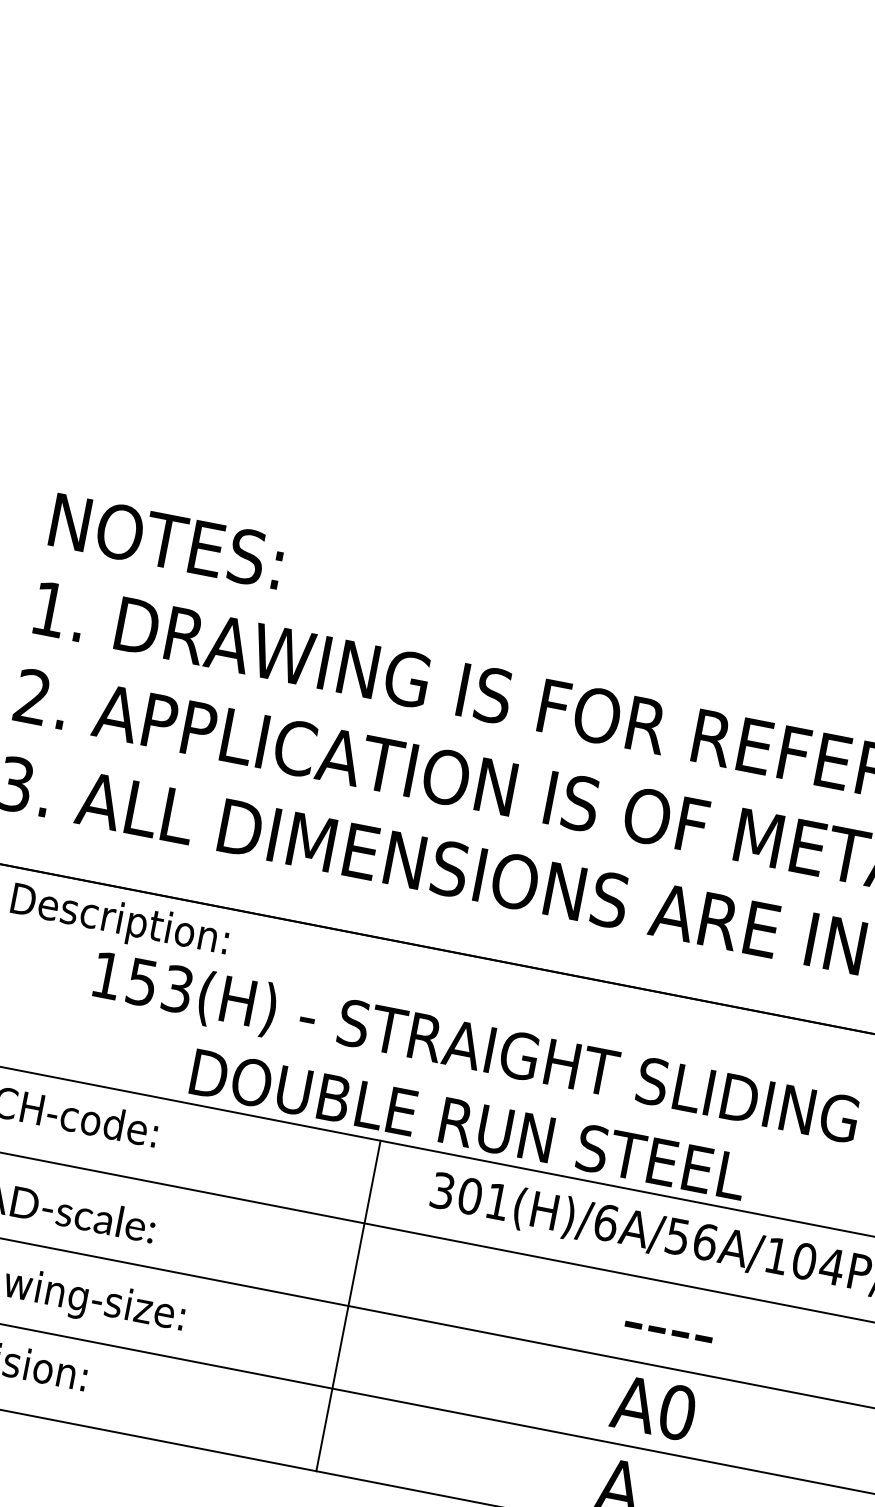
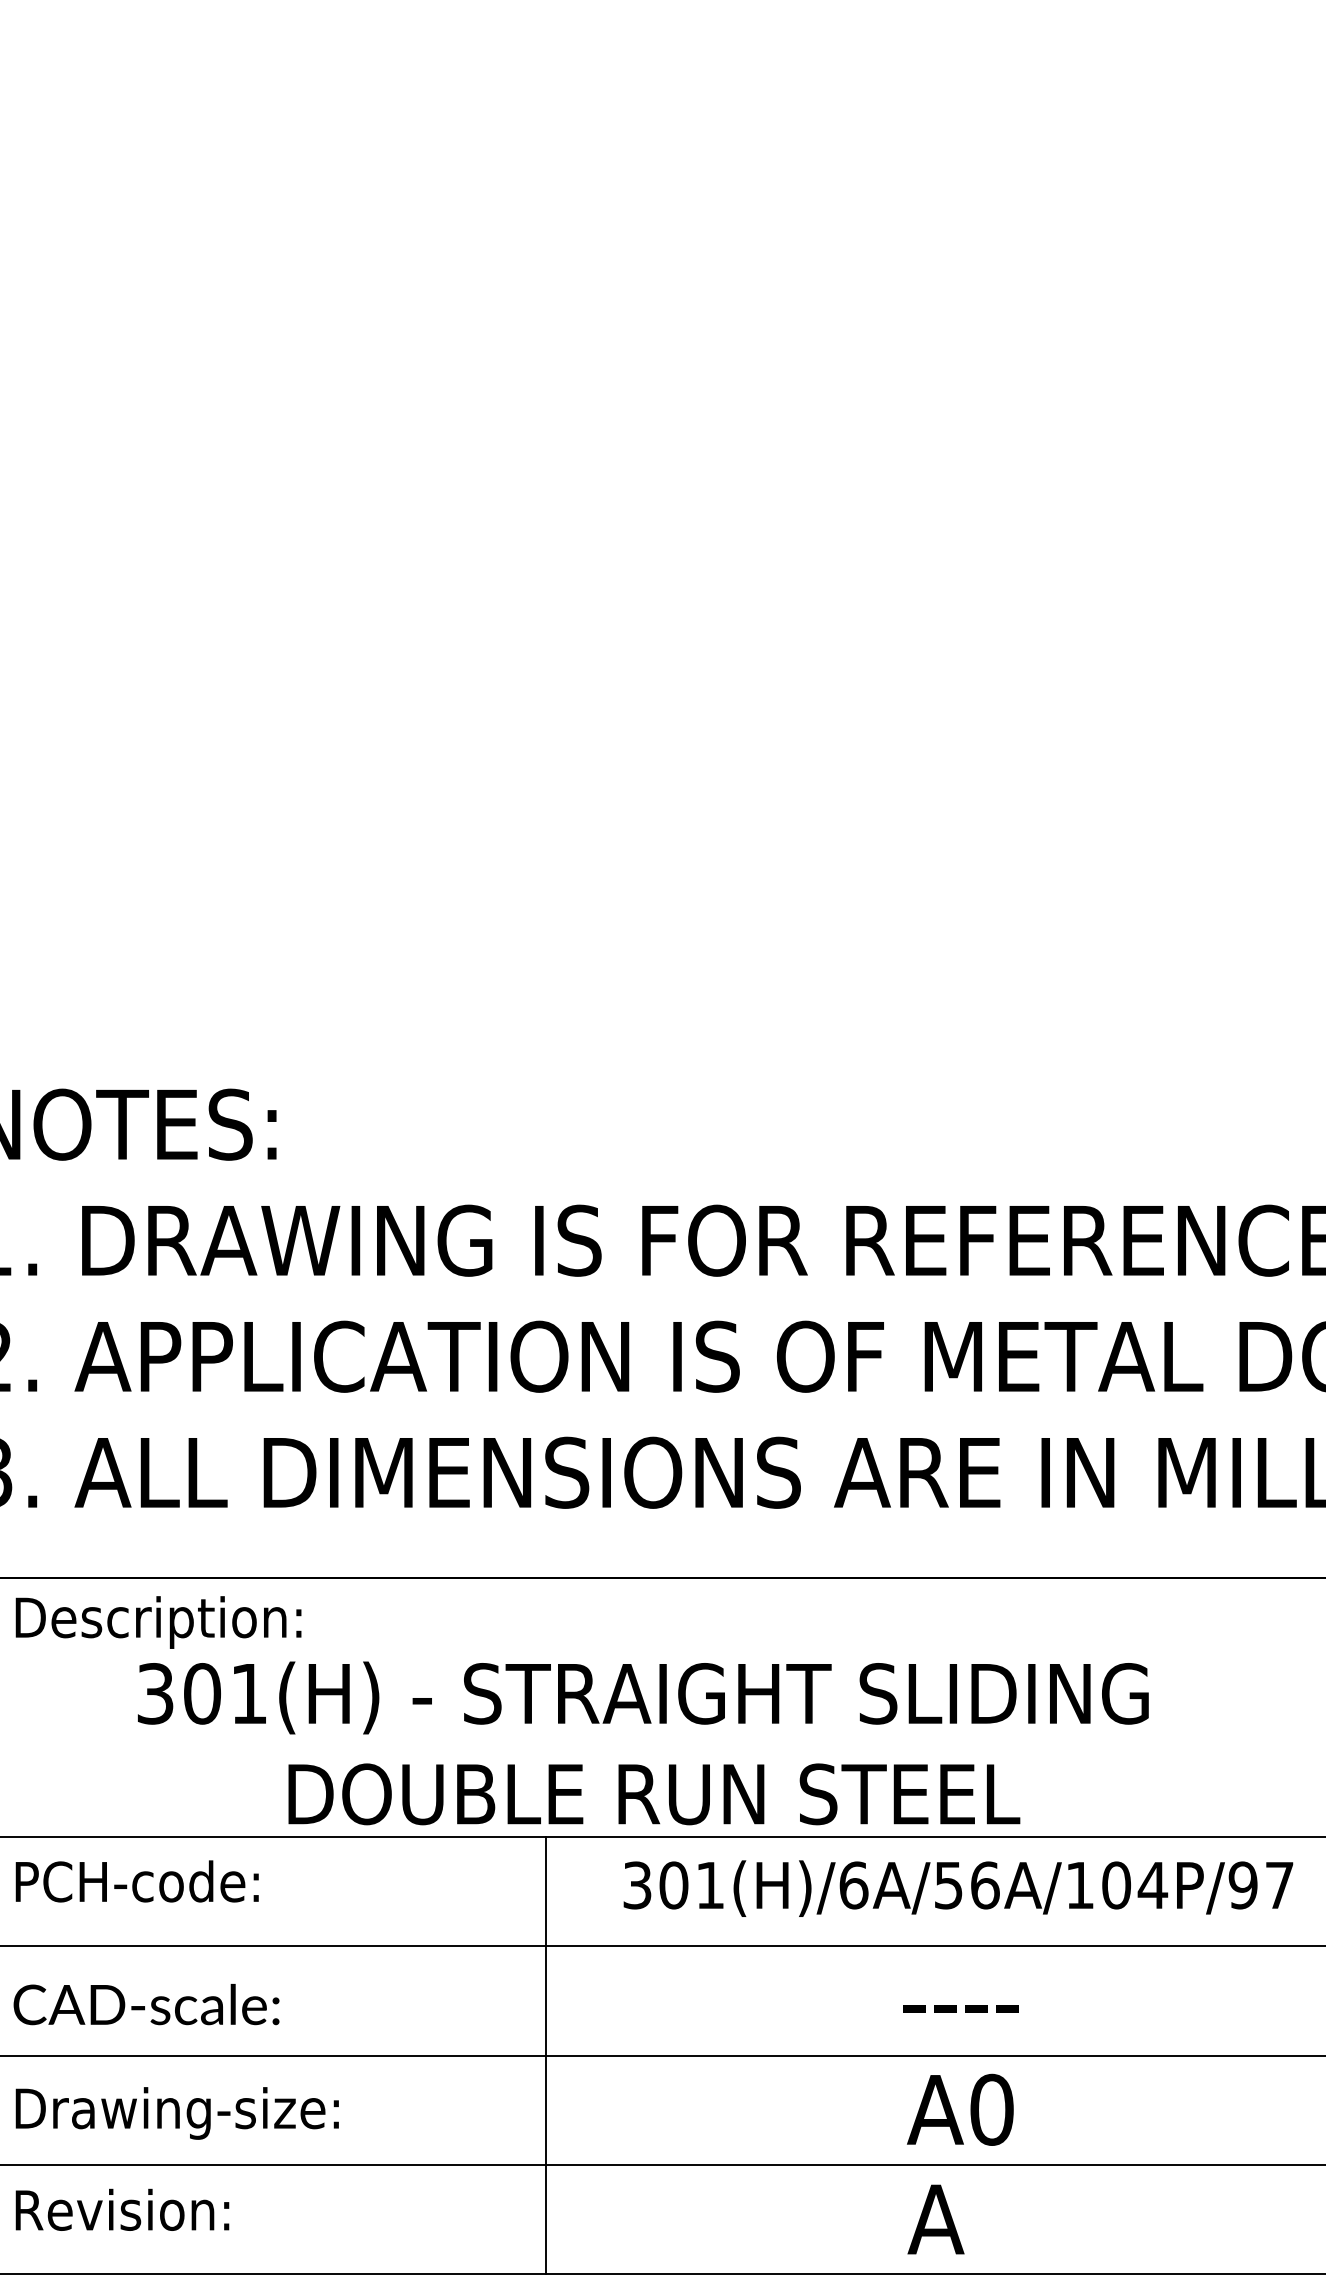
text: (141, 982) -> (201, 1693), 153(H) -> 301(H)

